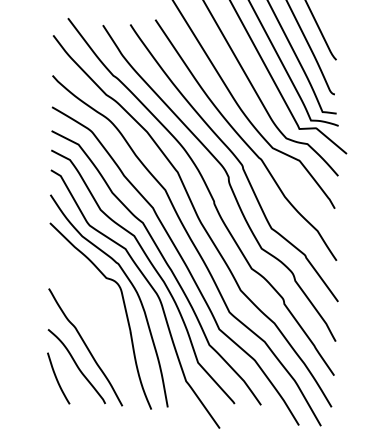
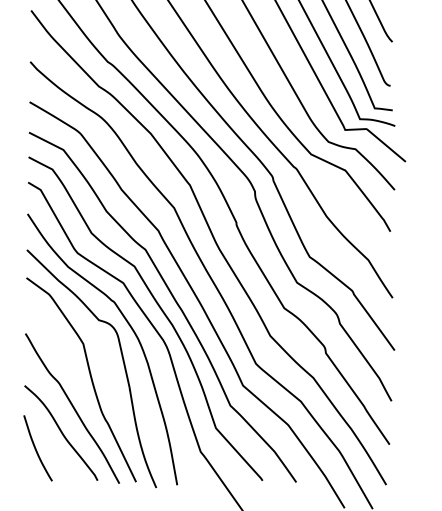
curve: (99, 324) -> (90, 379), added

